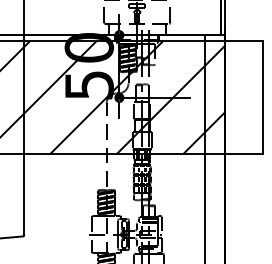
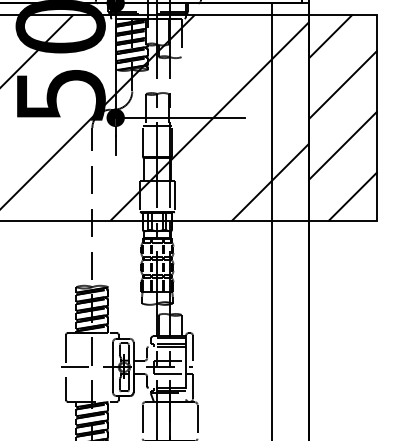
hatch: (243, 97) -> (342, 117), added

